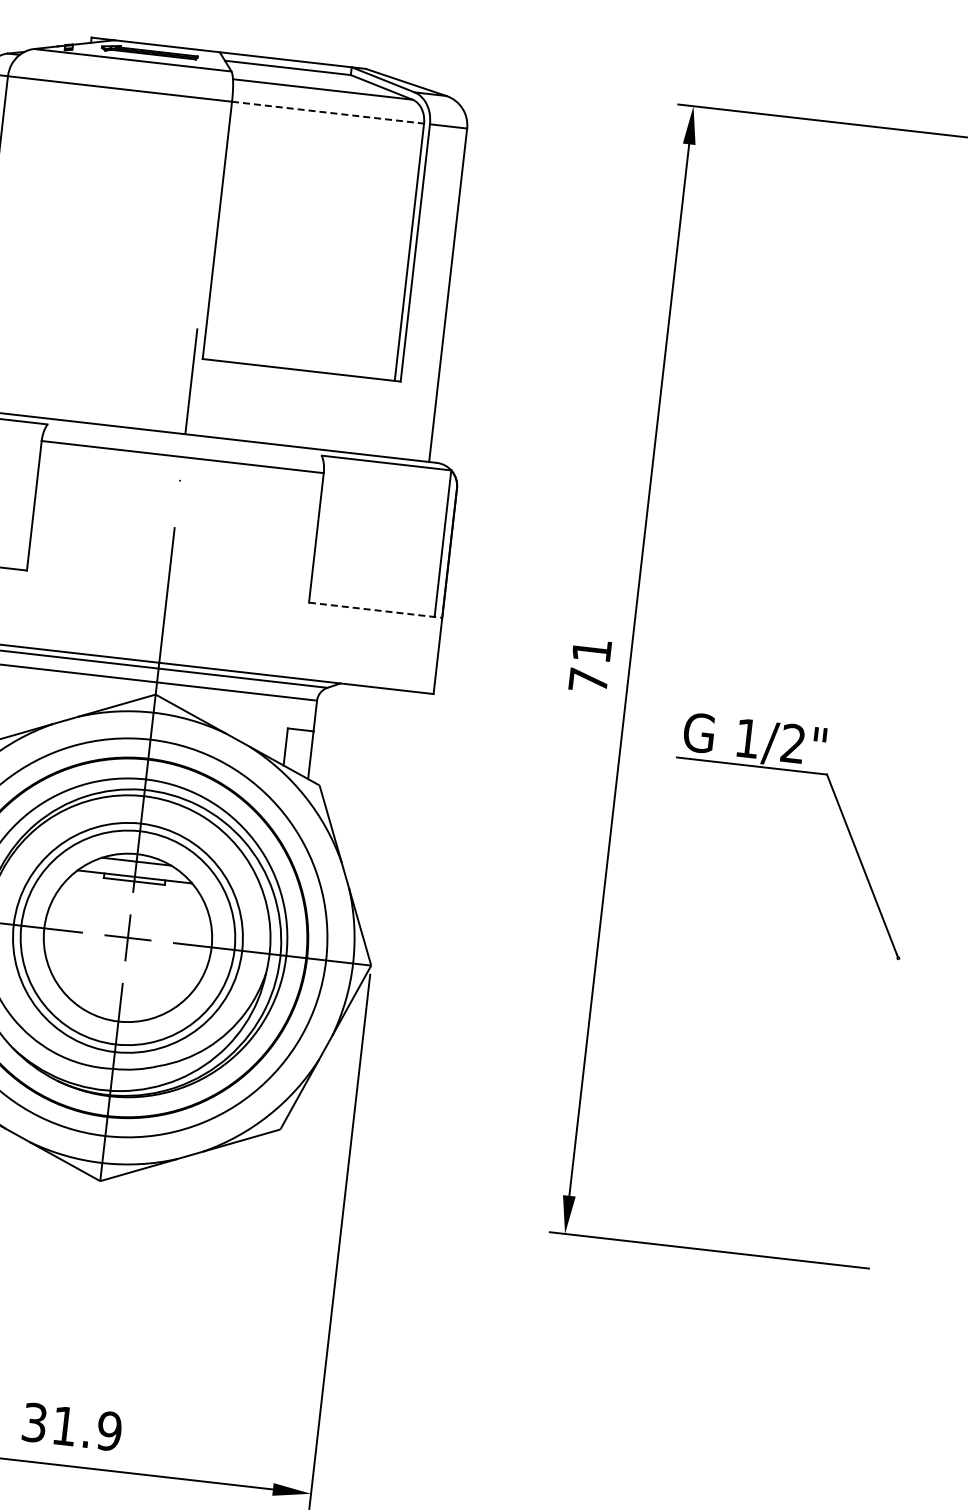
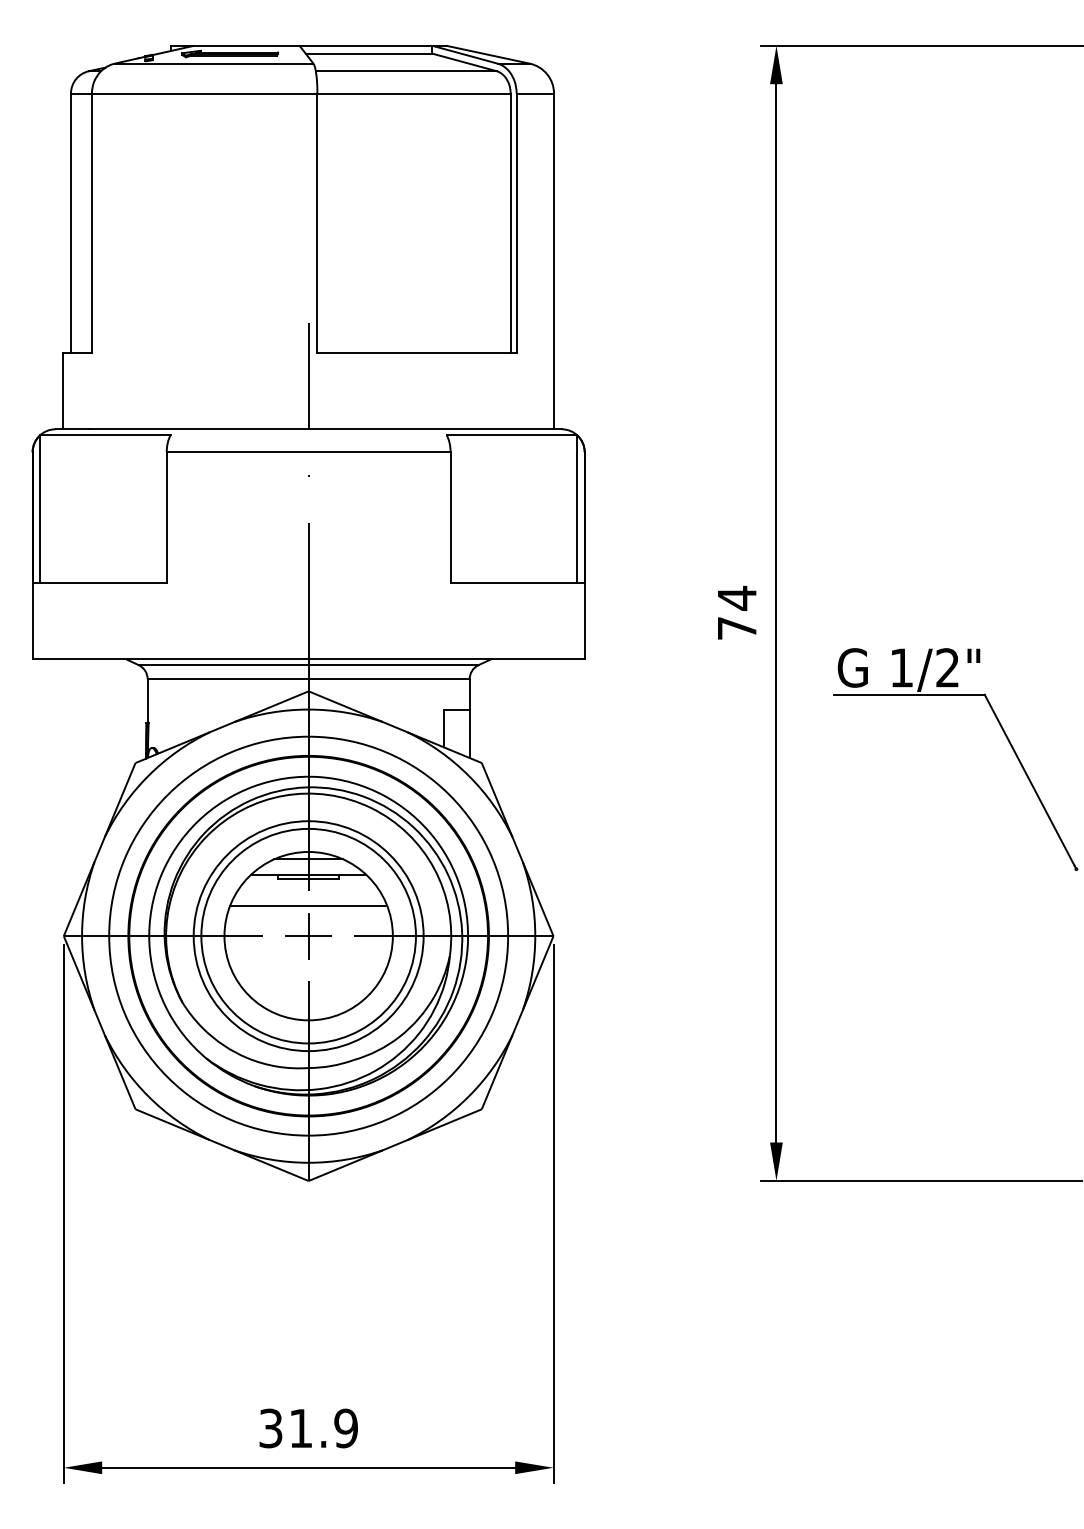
line: (328, 112) -> (414, 93), dashed -> solid
line: (376, 610) -> (518, 582), dashed -> solid
text: (592, 649) -> (737, 597), 71 -> 74
line: (131, 907) -> (308, 905), added

